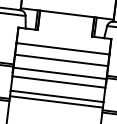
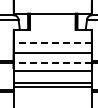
line: (62, 48) -> (52, 42), solid -> dashed
line: (59, 73) -> (52, 63), solid -> dashed

